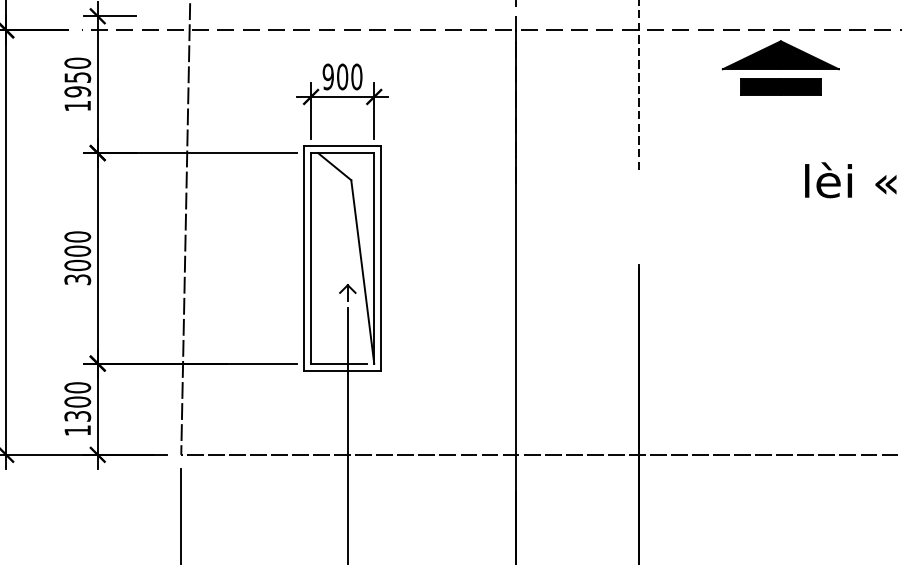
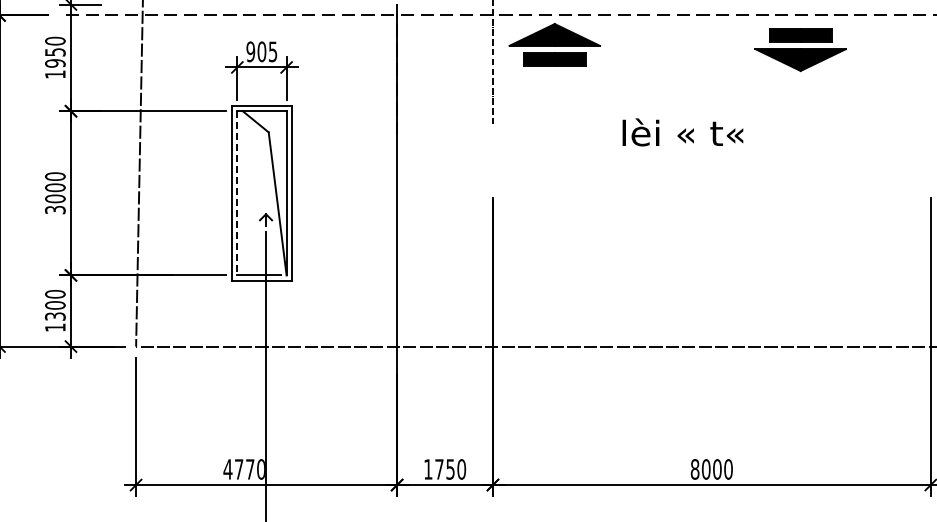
part: (780, 67) -> (554, 44), moved
text: (356, 76) -> (272, 51), 900 -> 905
line: (311, 258) -> (237, 193), solid -> dashed

